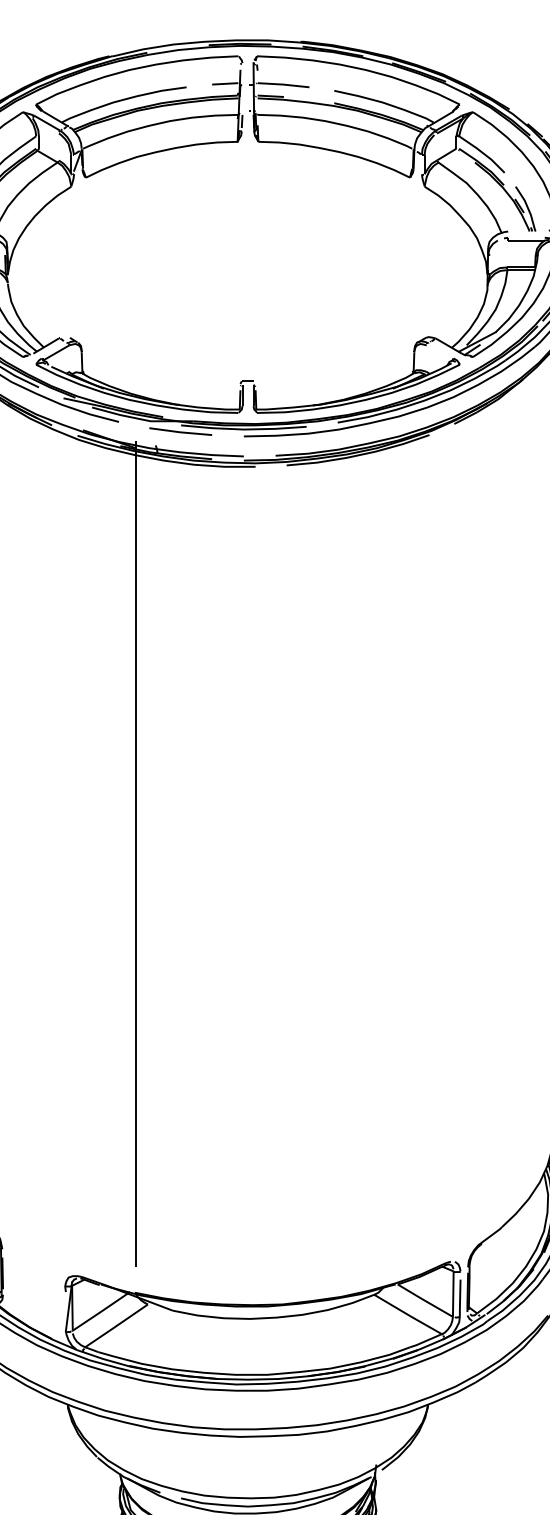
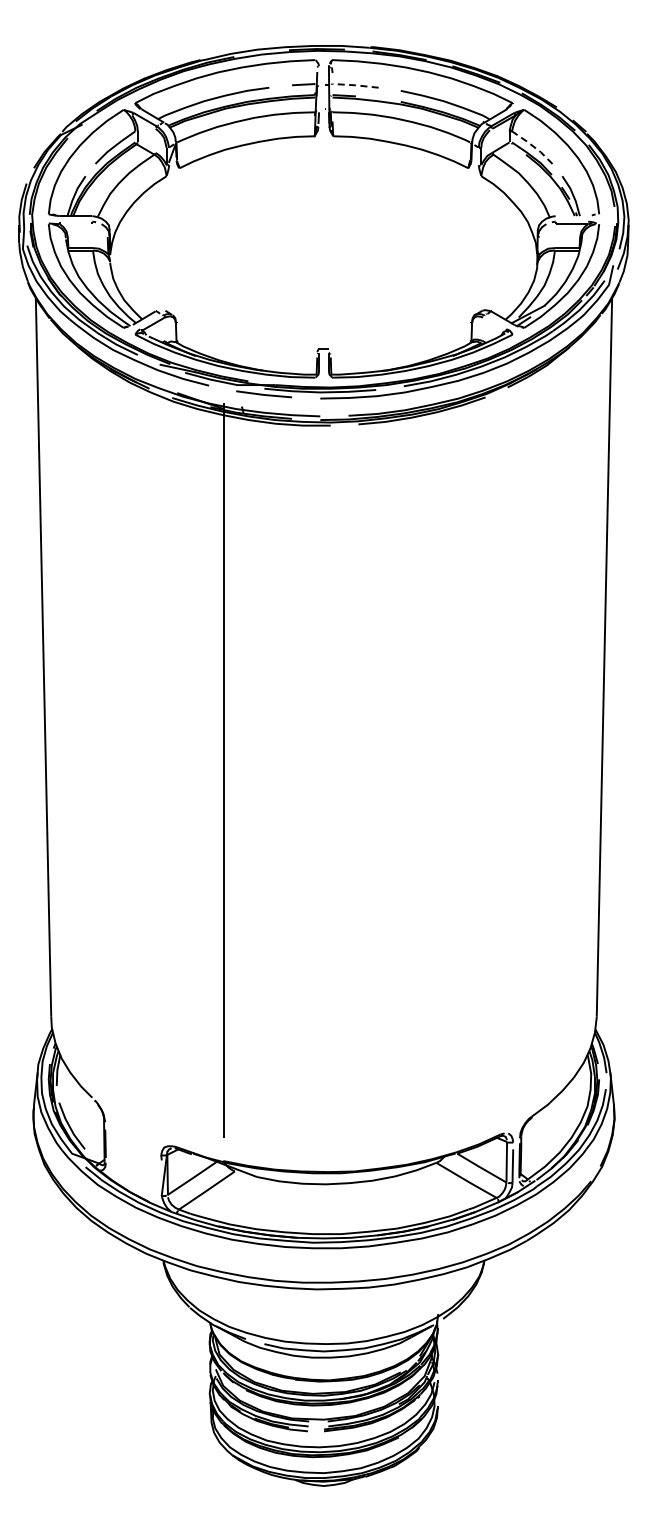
line: (283, 84) -> (355, 85), solid -> dashed
line: (483, 153) -> (533, 146), solid -> dashed

